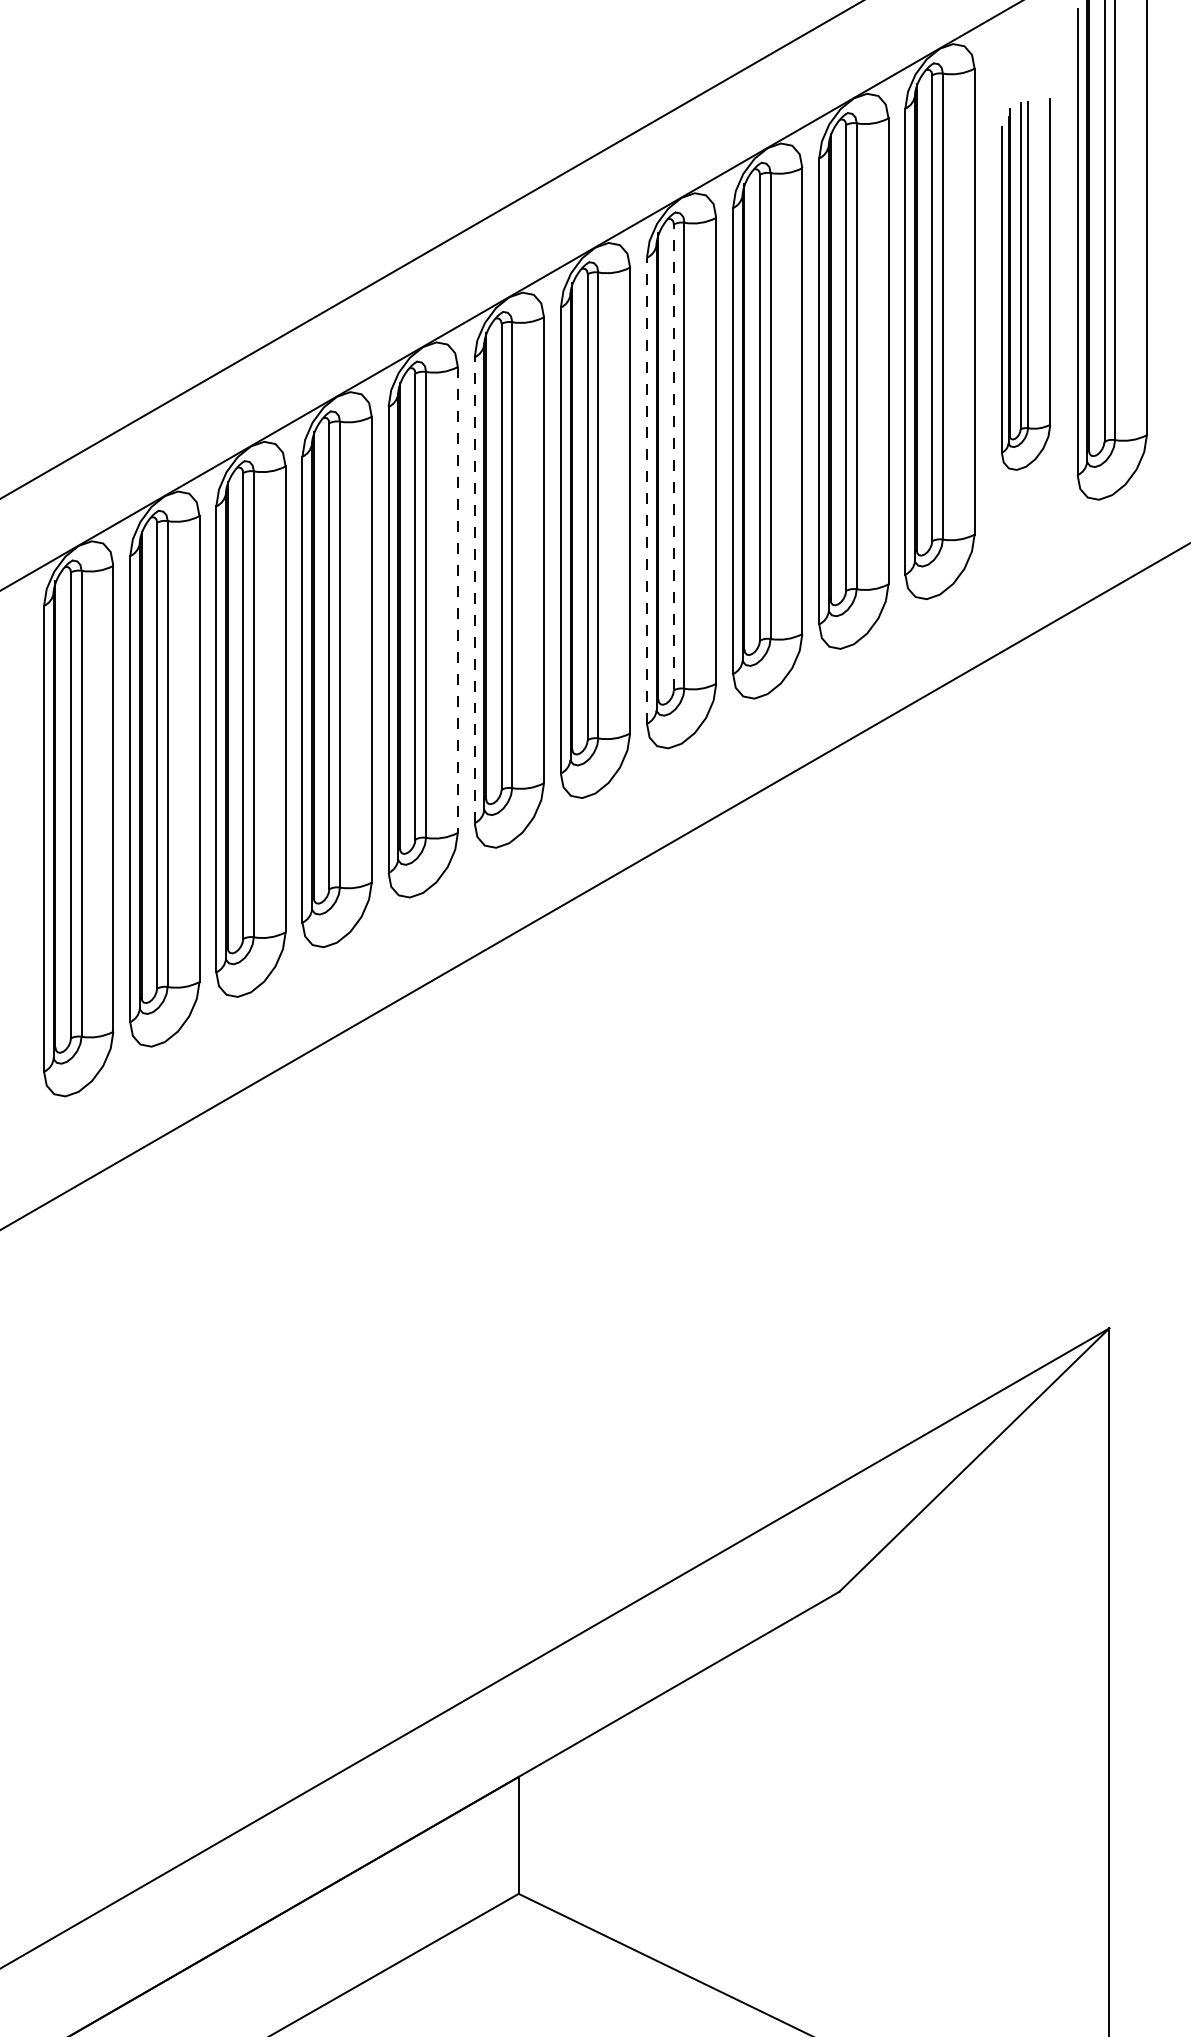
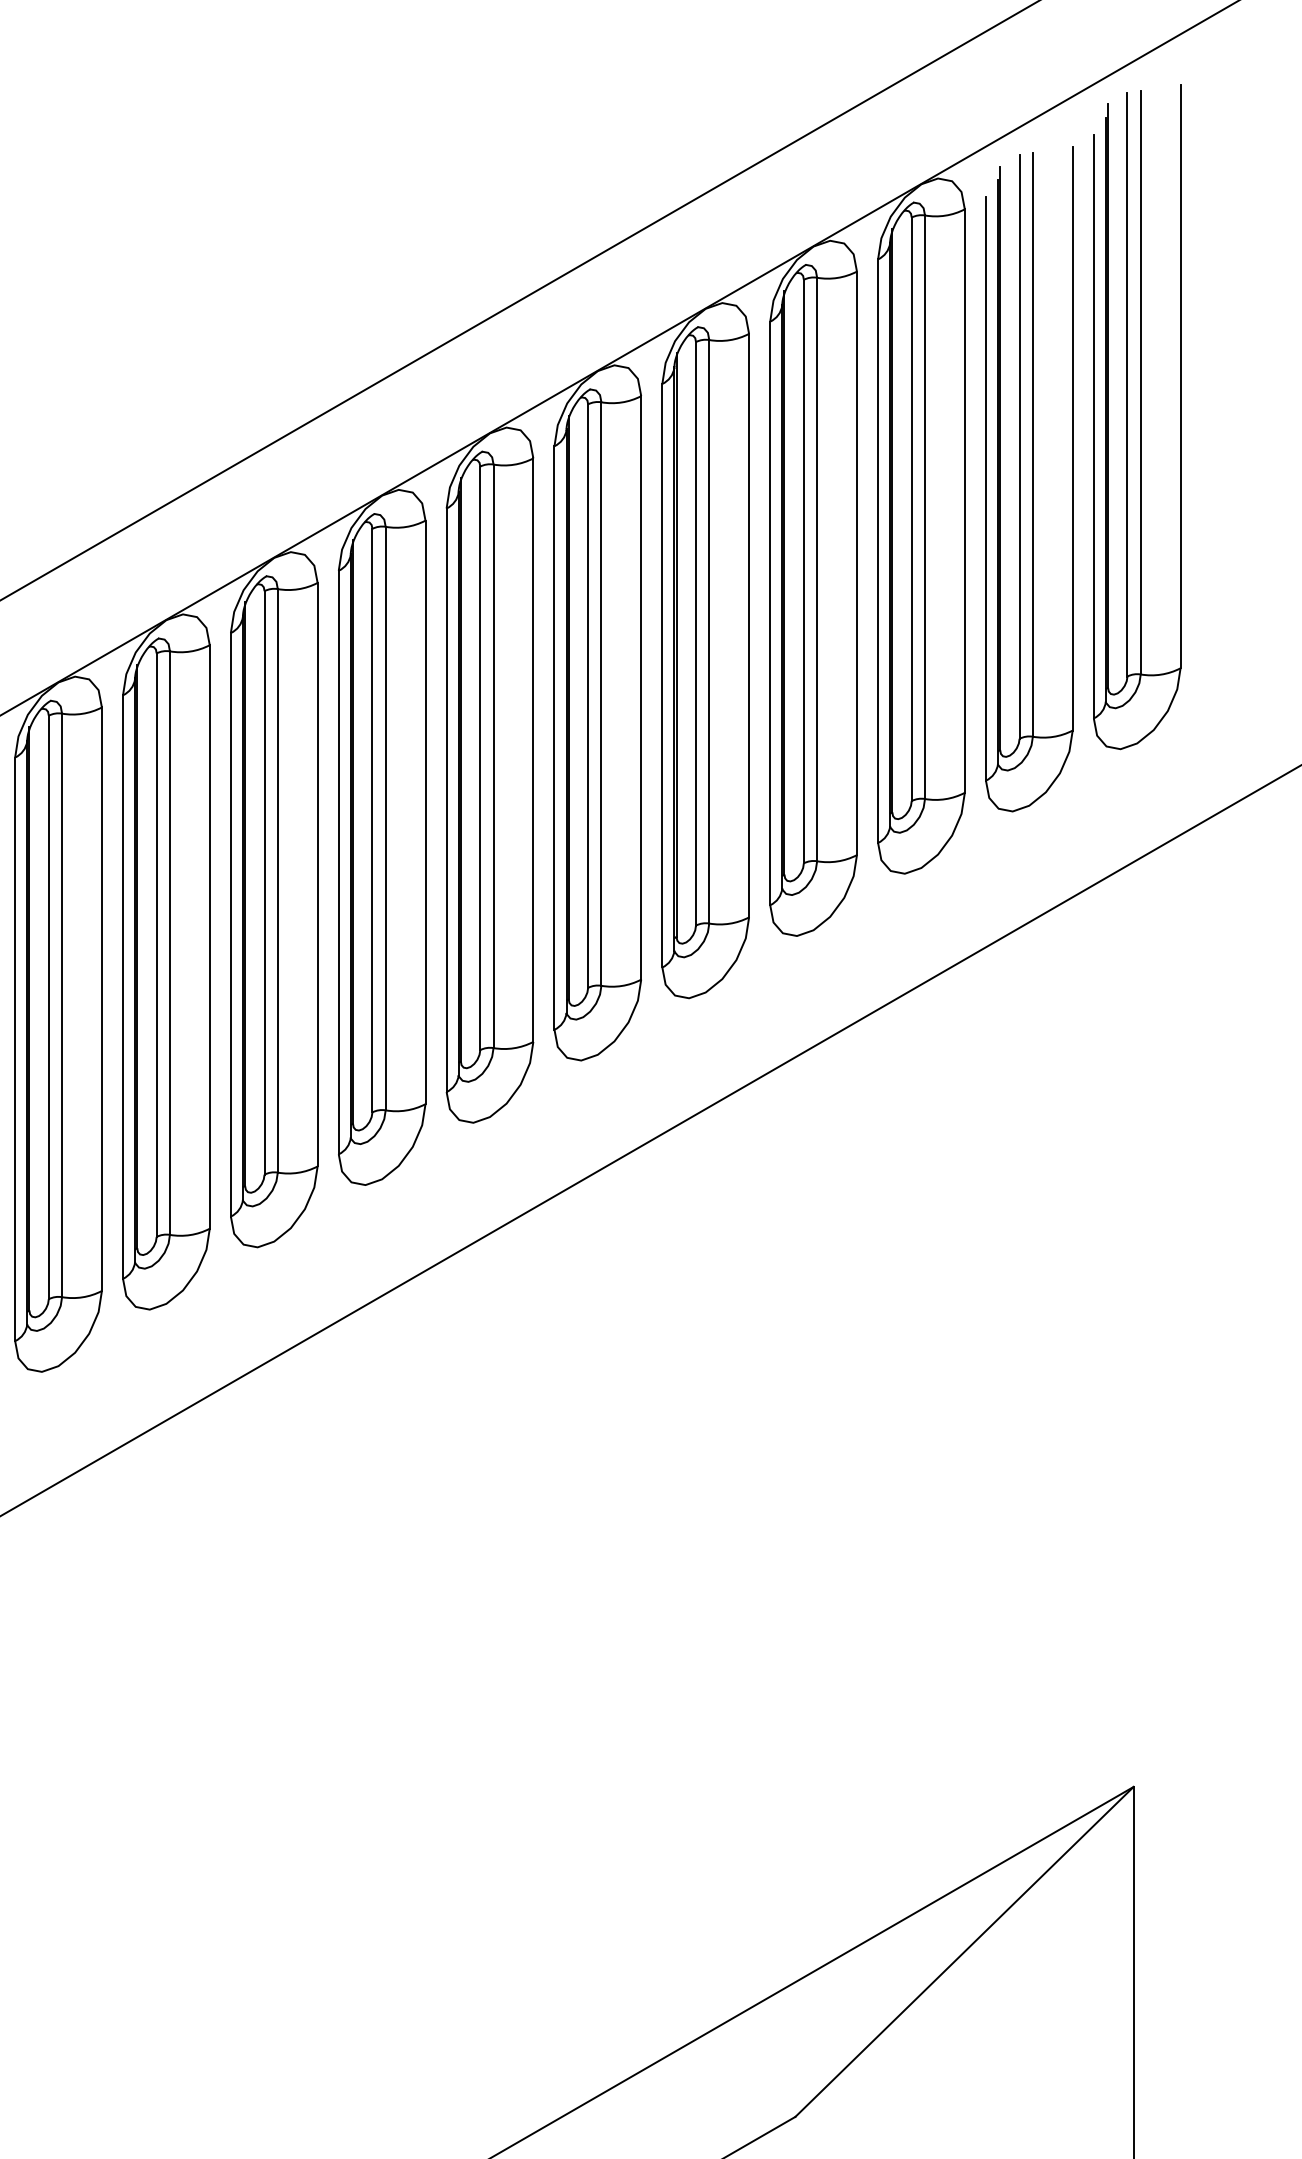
part: (1025, 284) -> (1028, 479), size x1.43
line: (673, 457) -> (587, 696), dashed -> solid
line: (646, 490) -> (553, 737), dashed -> solid
line: (474, 590) -> (338, 862), dashed -> solid
line: (457, 599) -> (317, 874), dashed -> solid

